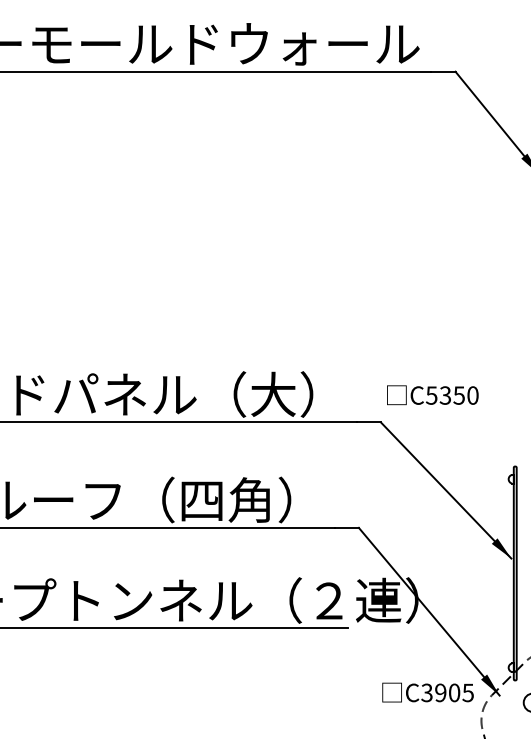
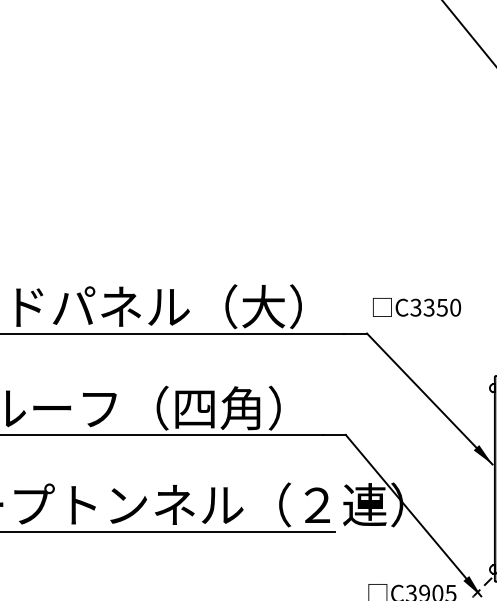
text: (431, 395) -> (415, 307), C5350 -> C3350

